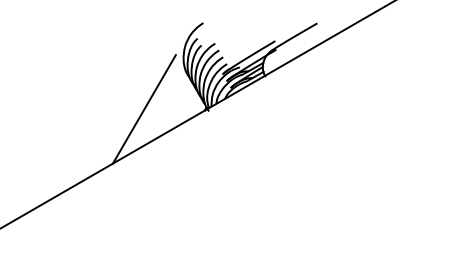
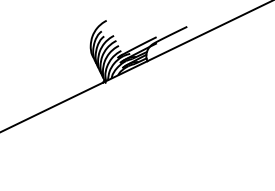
line: (143, 109) -> (59, 78), removed

